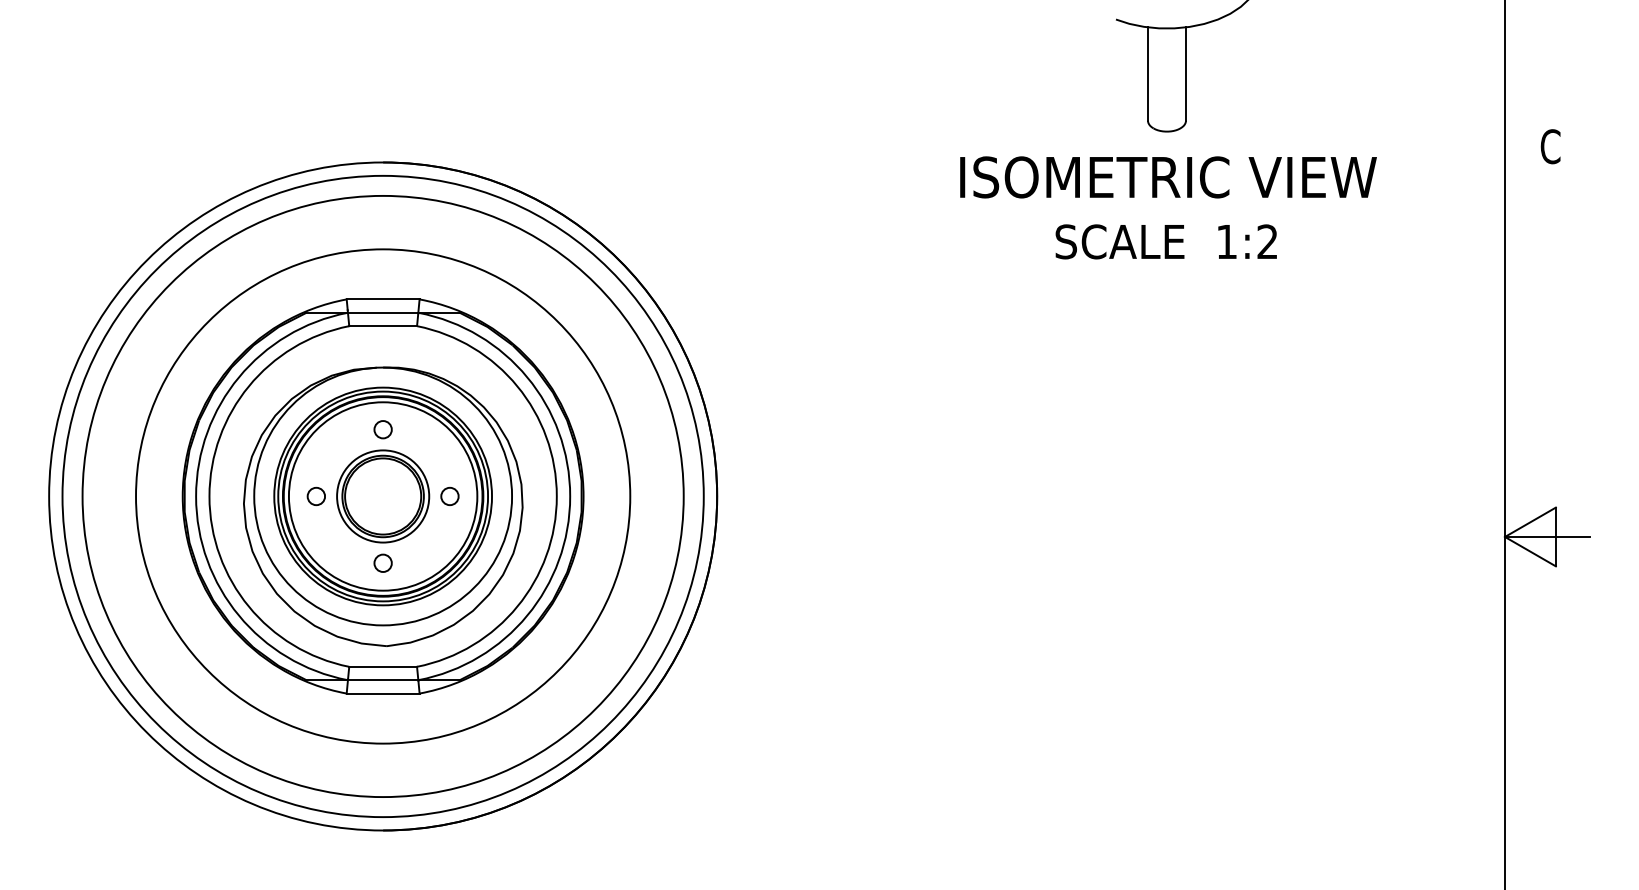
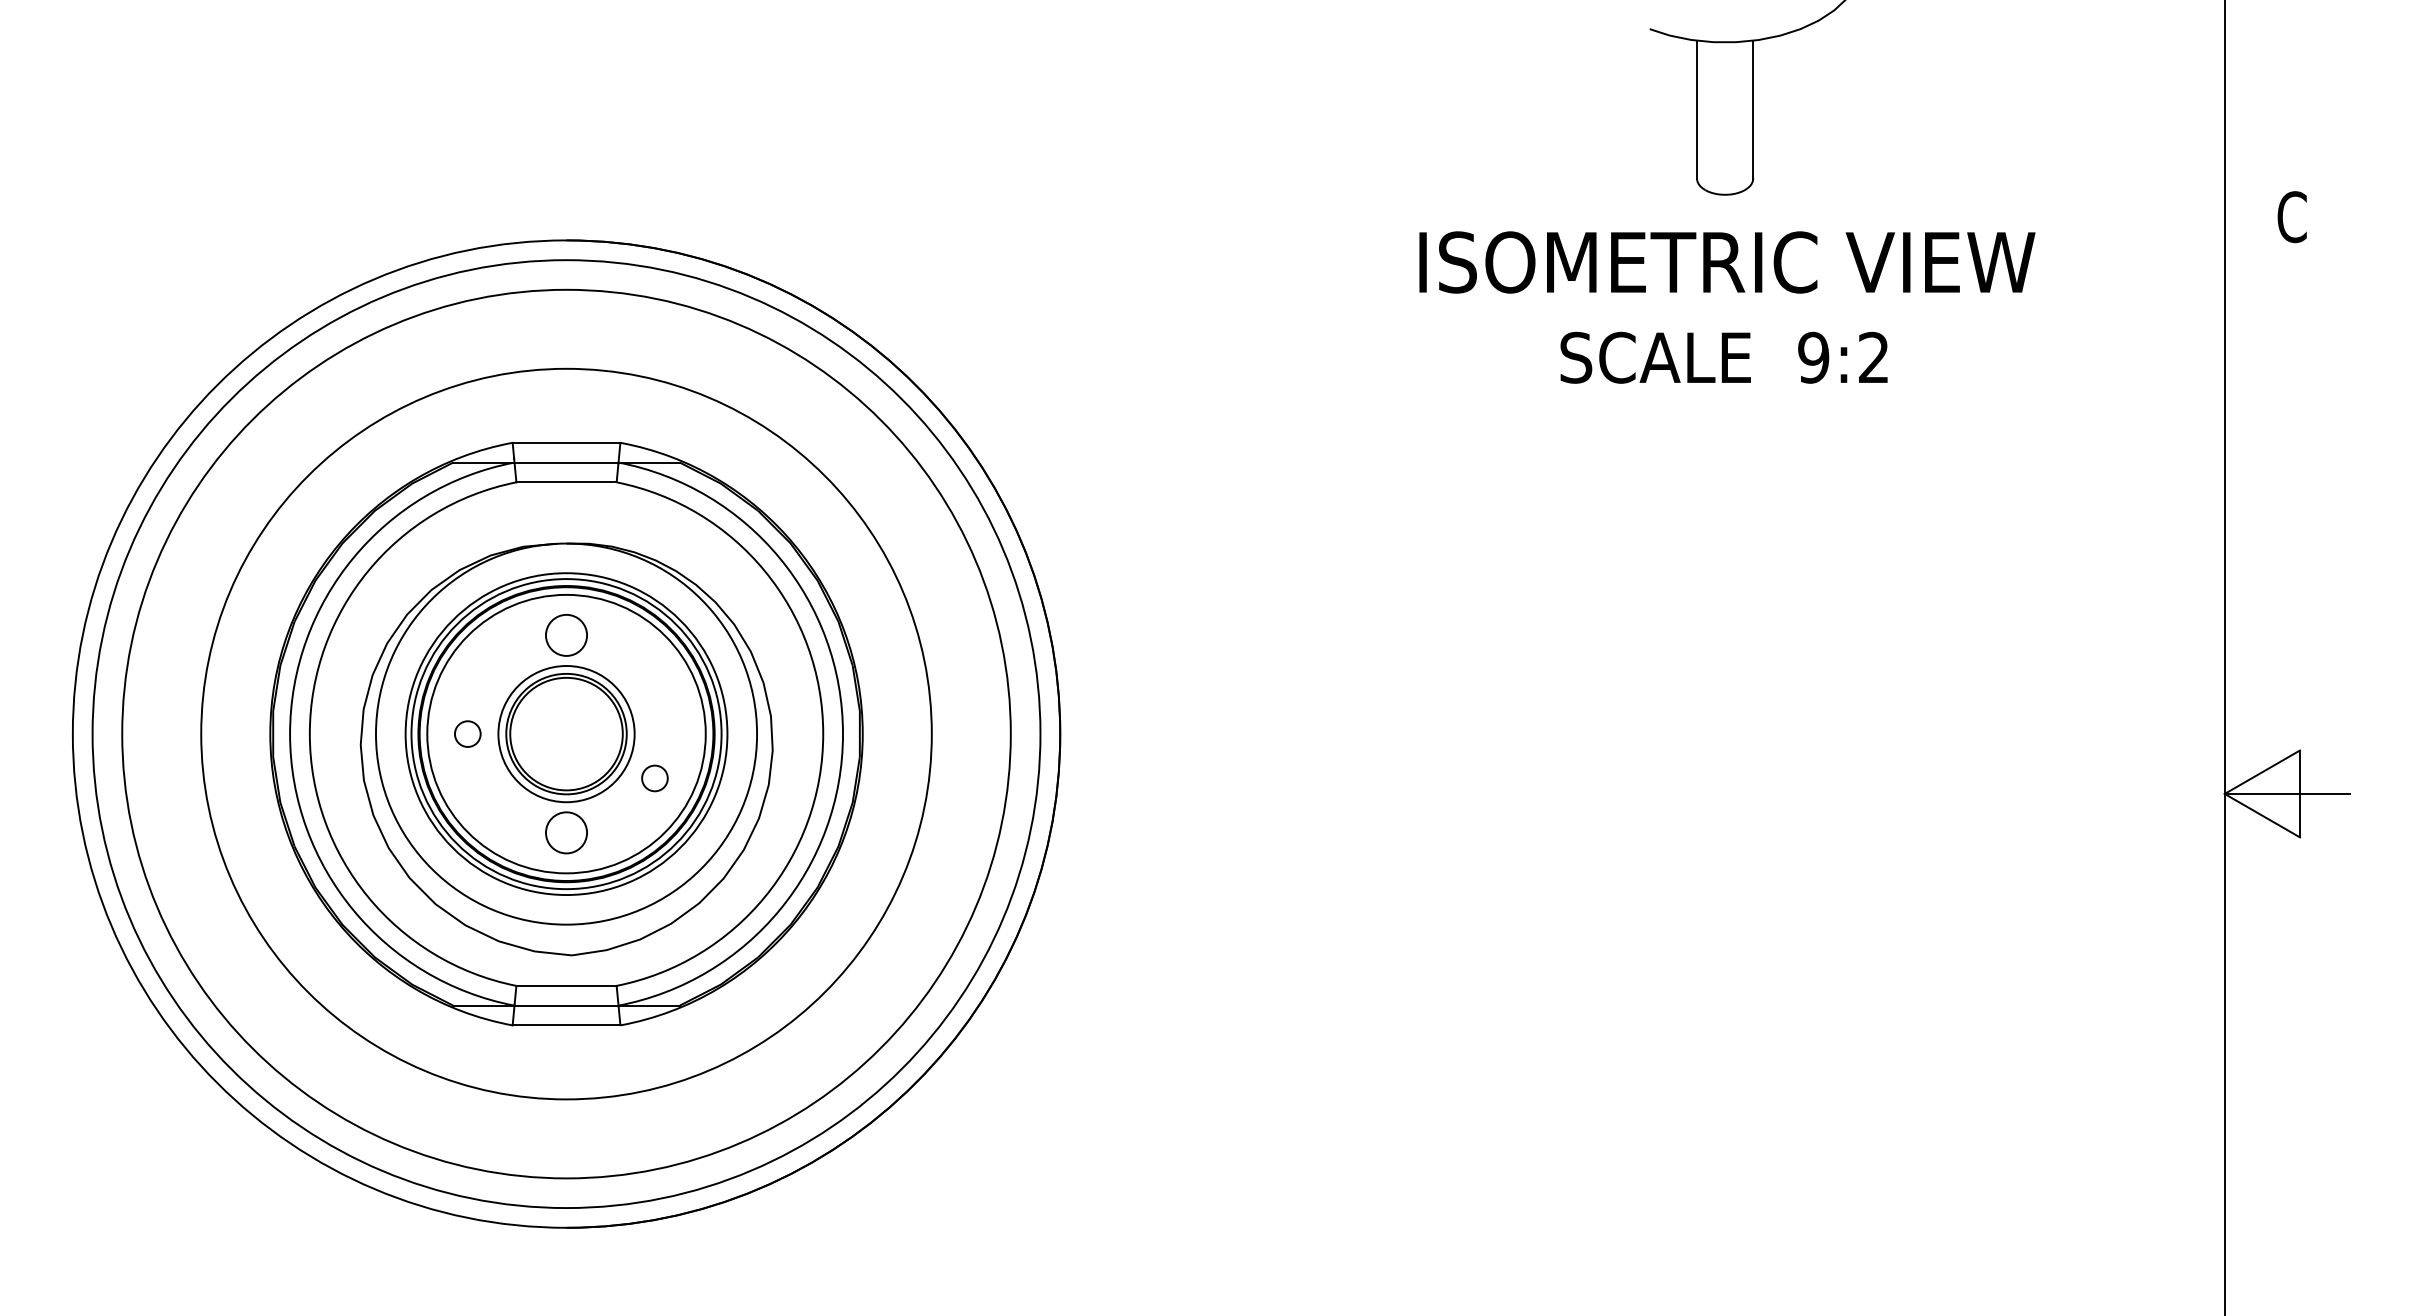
text: (1226, 241) -> (1813, 357), 1:2 -> 9:2
circle: (382, 429) -> (565, 635), size x1.6
circle: (449, 495) -> (654, 776), moved
circle: (382, 562) -> (565, 831), size x1.6

